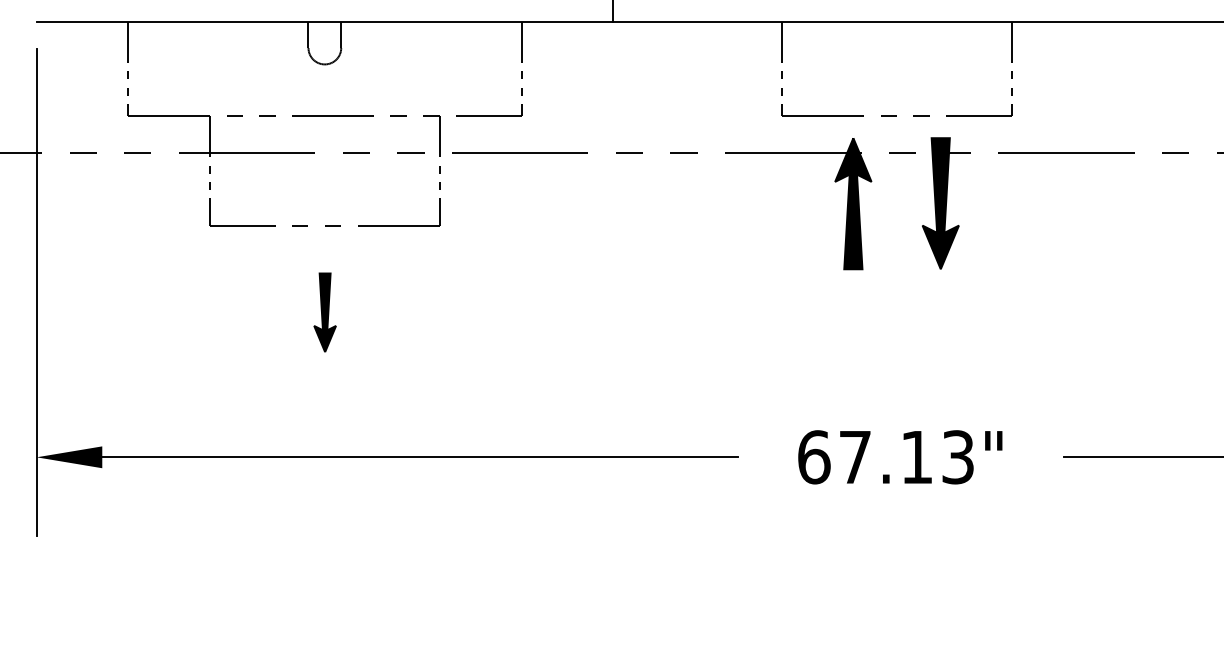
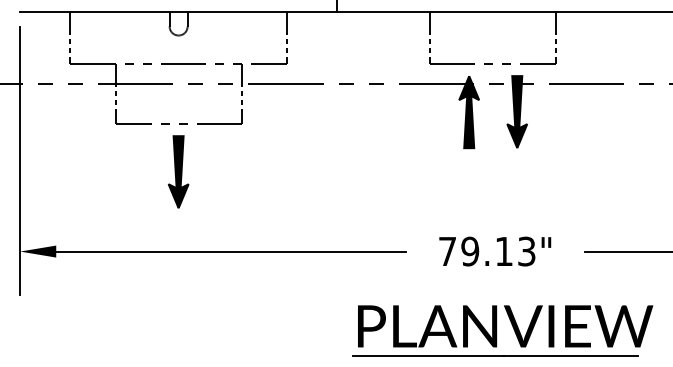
part: (324, 311) -> (178, 171), size x1.67
text: (835, 457) -> (459, 251), 67.13" -> 79.13"
part: (913, 600) -> (502, 330), added

